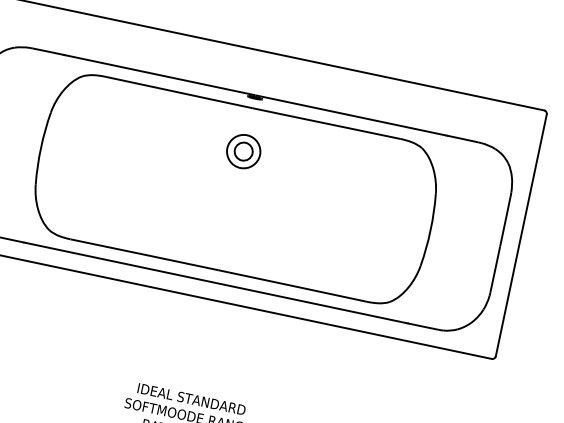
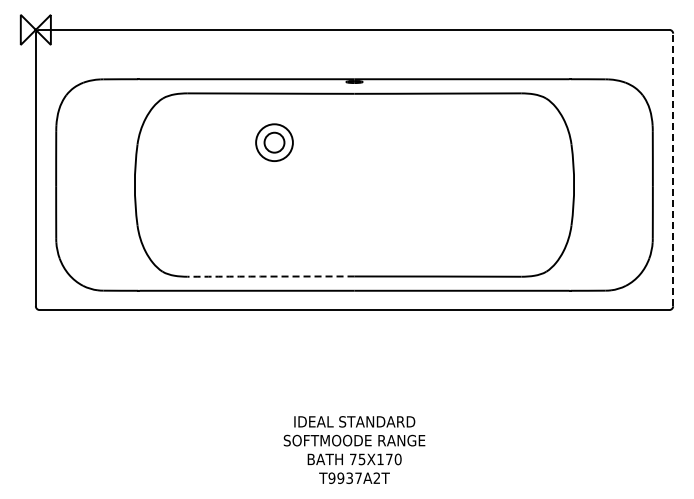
part: (243, 151) -> (274, 142), moved
line: (521, 235) -> (673, 169), solid -> dashed
arc: (145, 254) -> (271, 276), solid -> dashed

